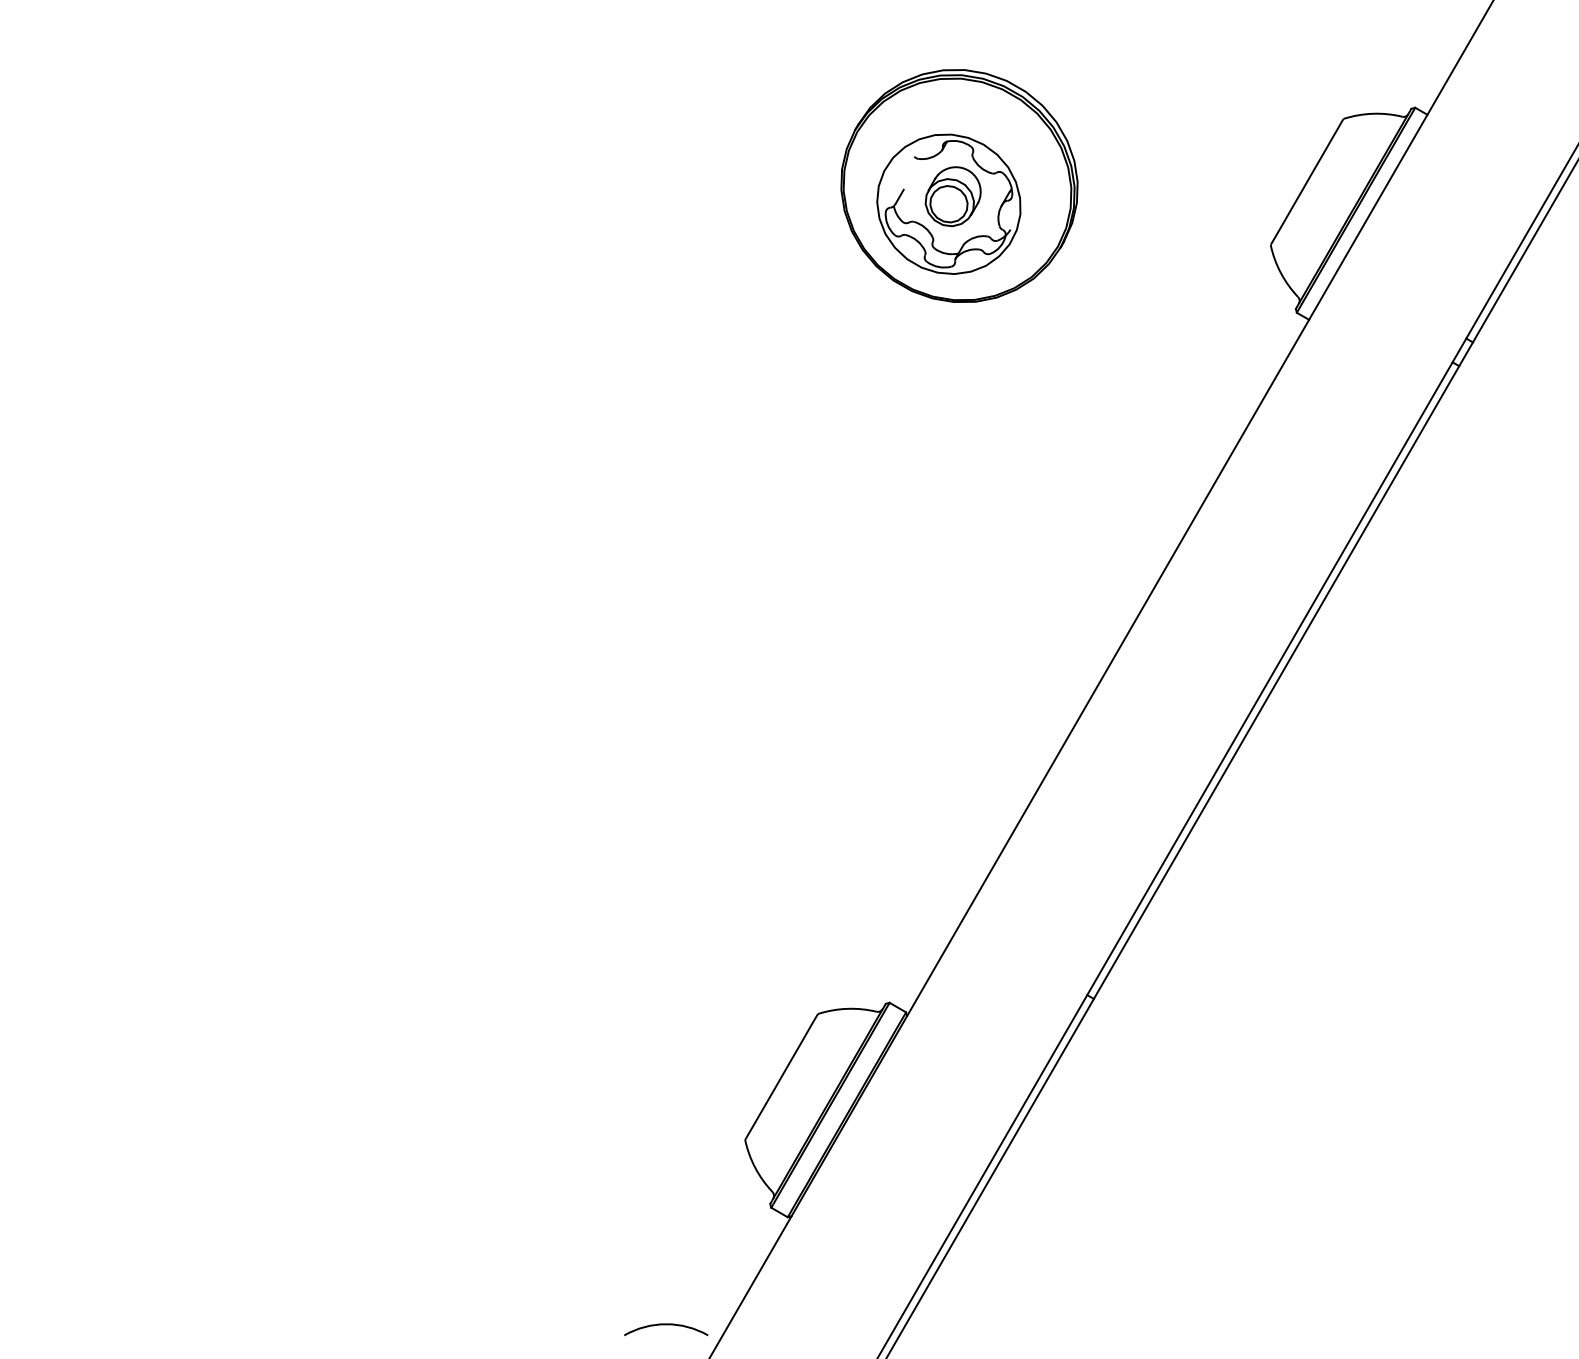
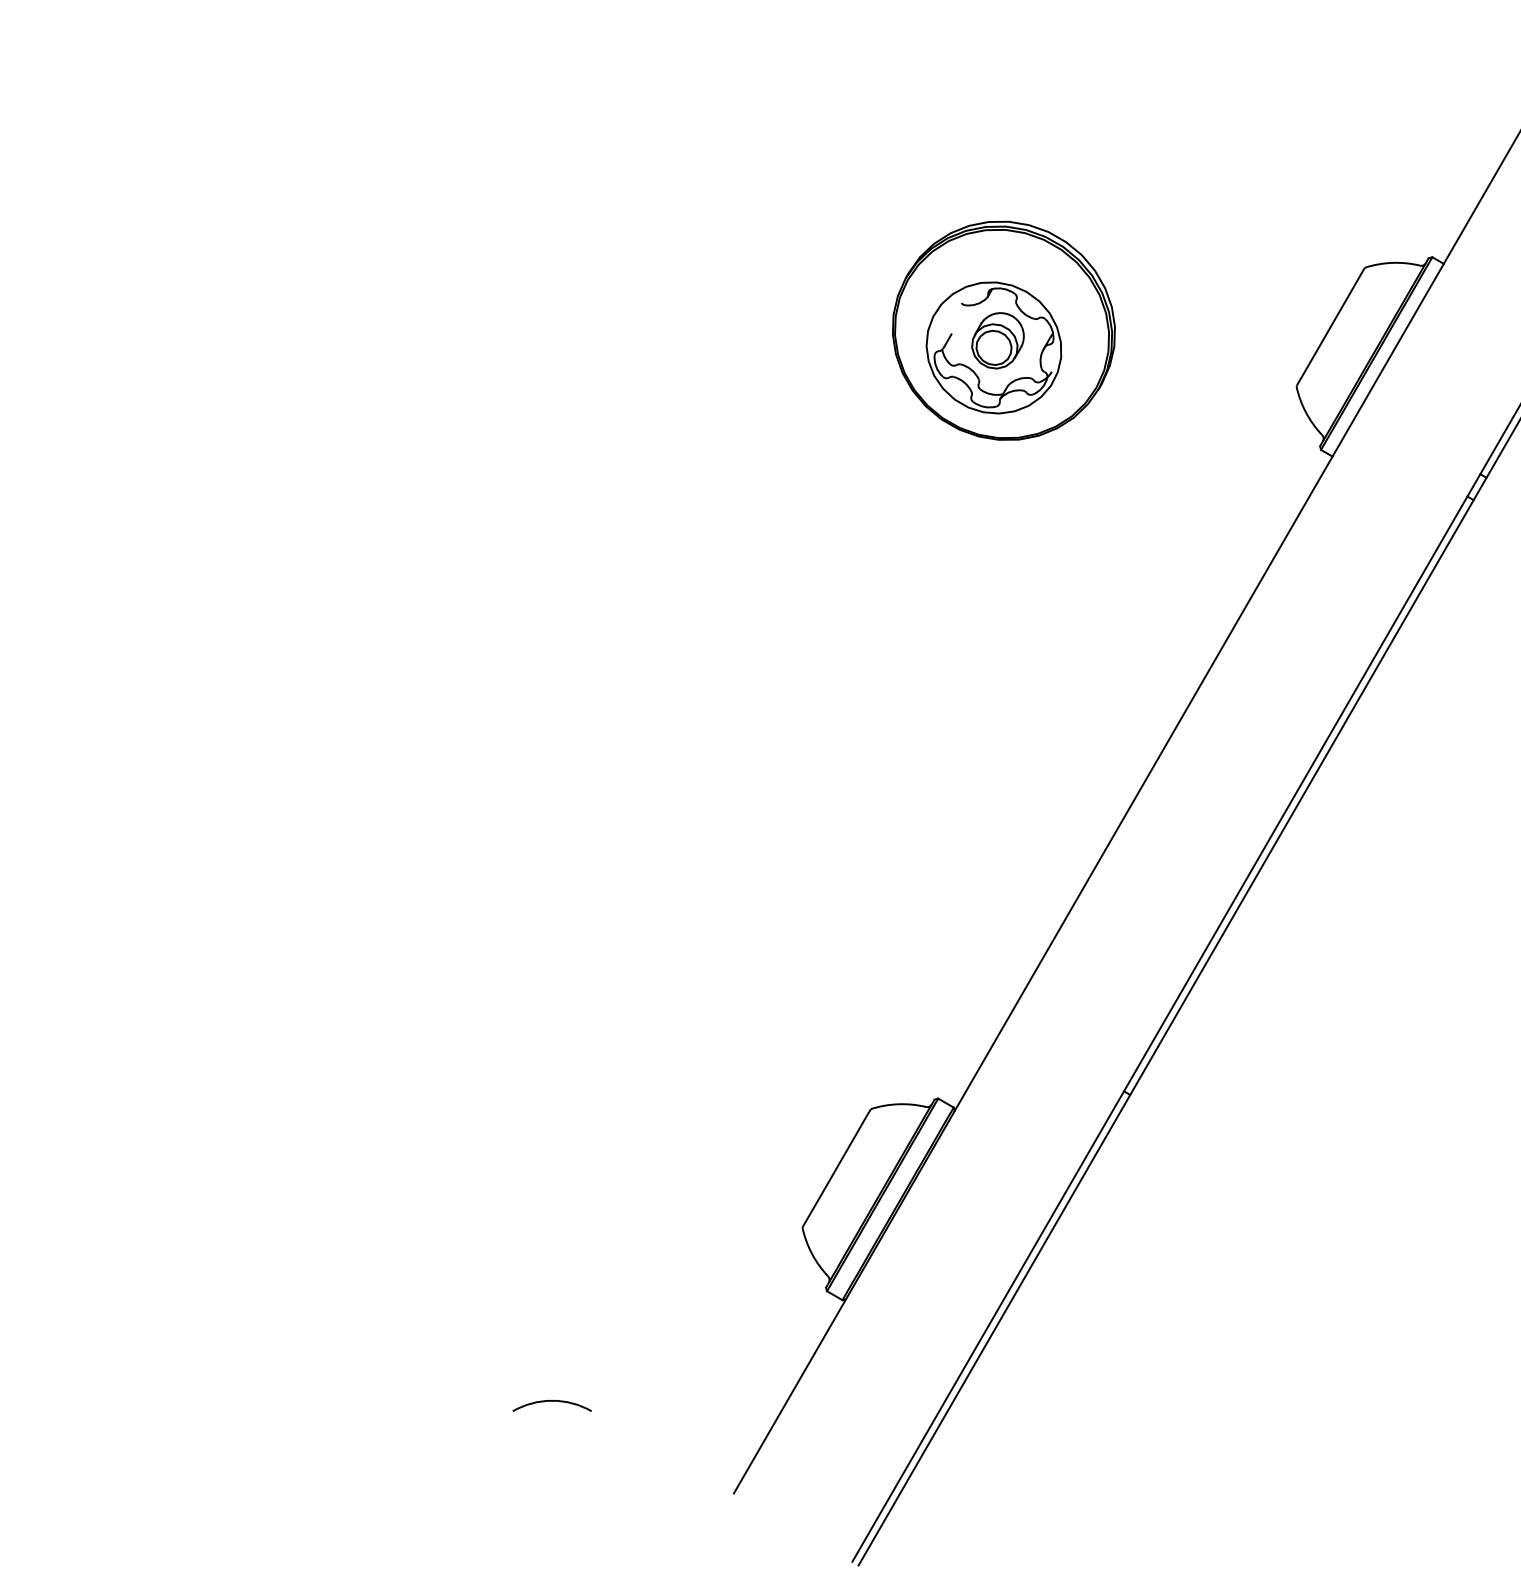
arc: (665, 1325) -> (551, 1401), moved

